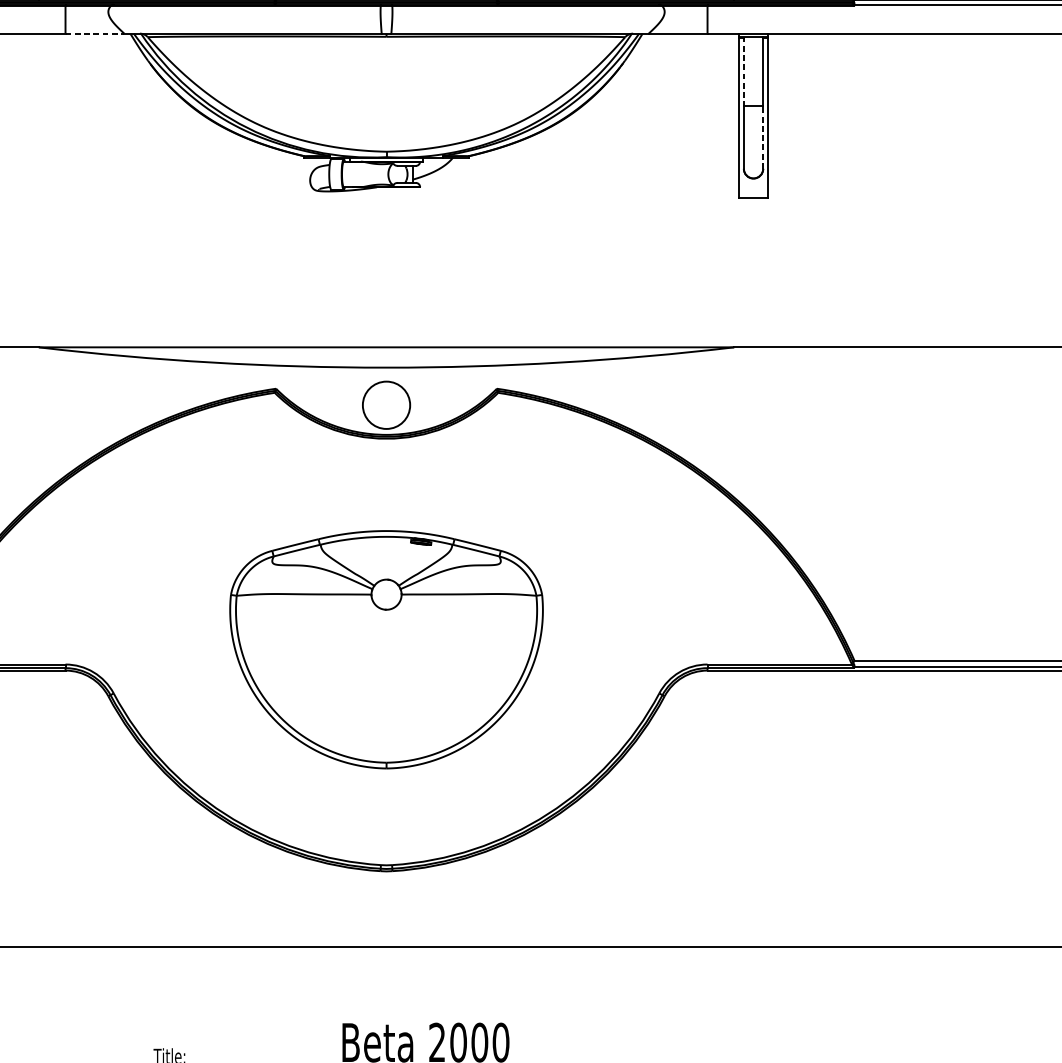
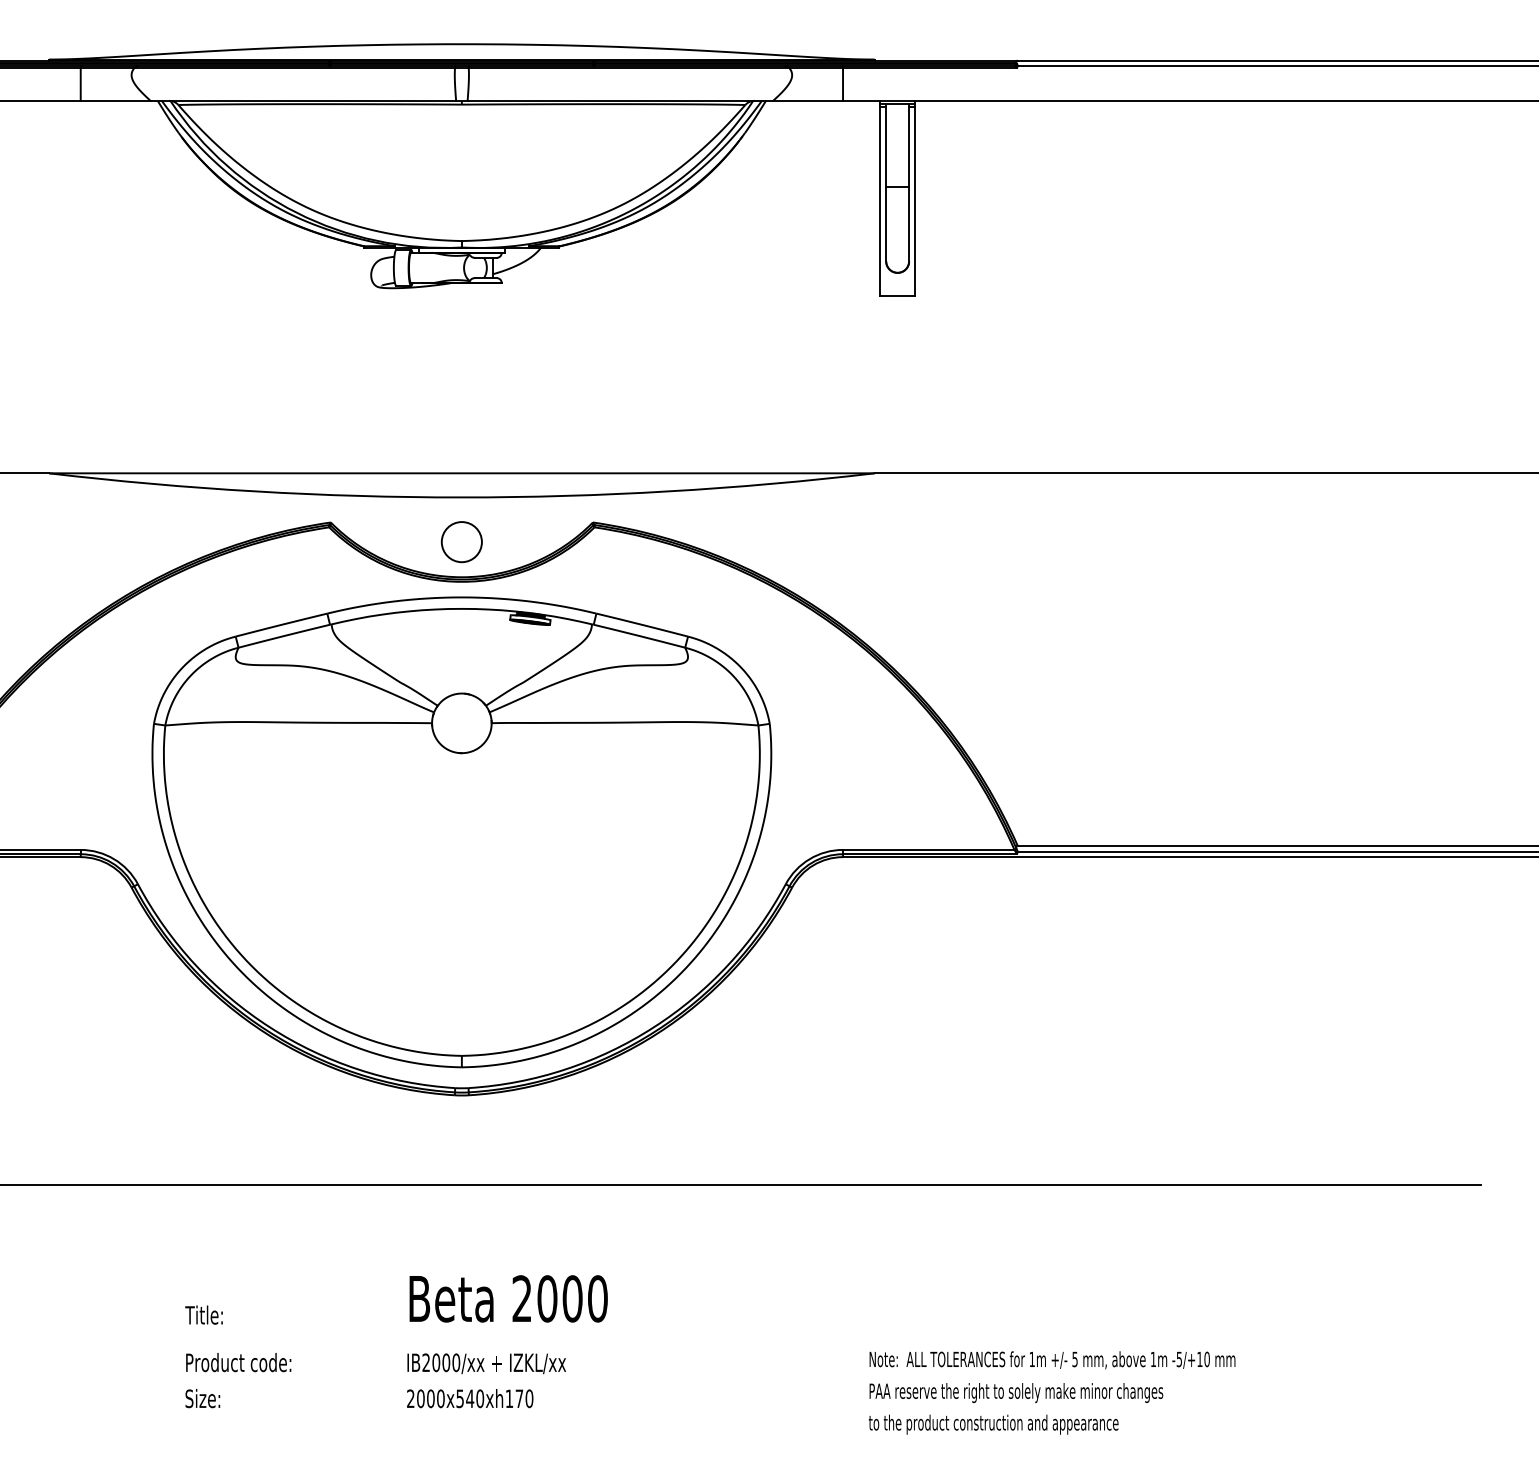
line: (94, 33) -> (115, 100), dashed -> solid
line: (744, 72) -> (886, 146), dashed -> solid
line: (763, 136) -> (909, 223), dashed -> solid
circle: (386, 405) -> (461, 542), size x0.71
part: (386, 649) -> (461, 832), size x1.67

